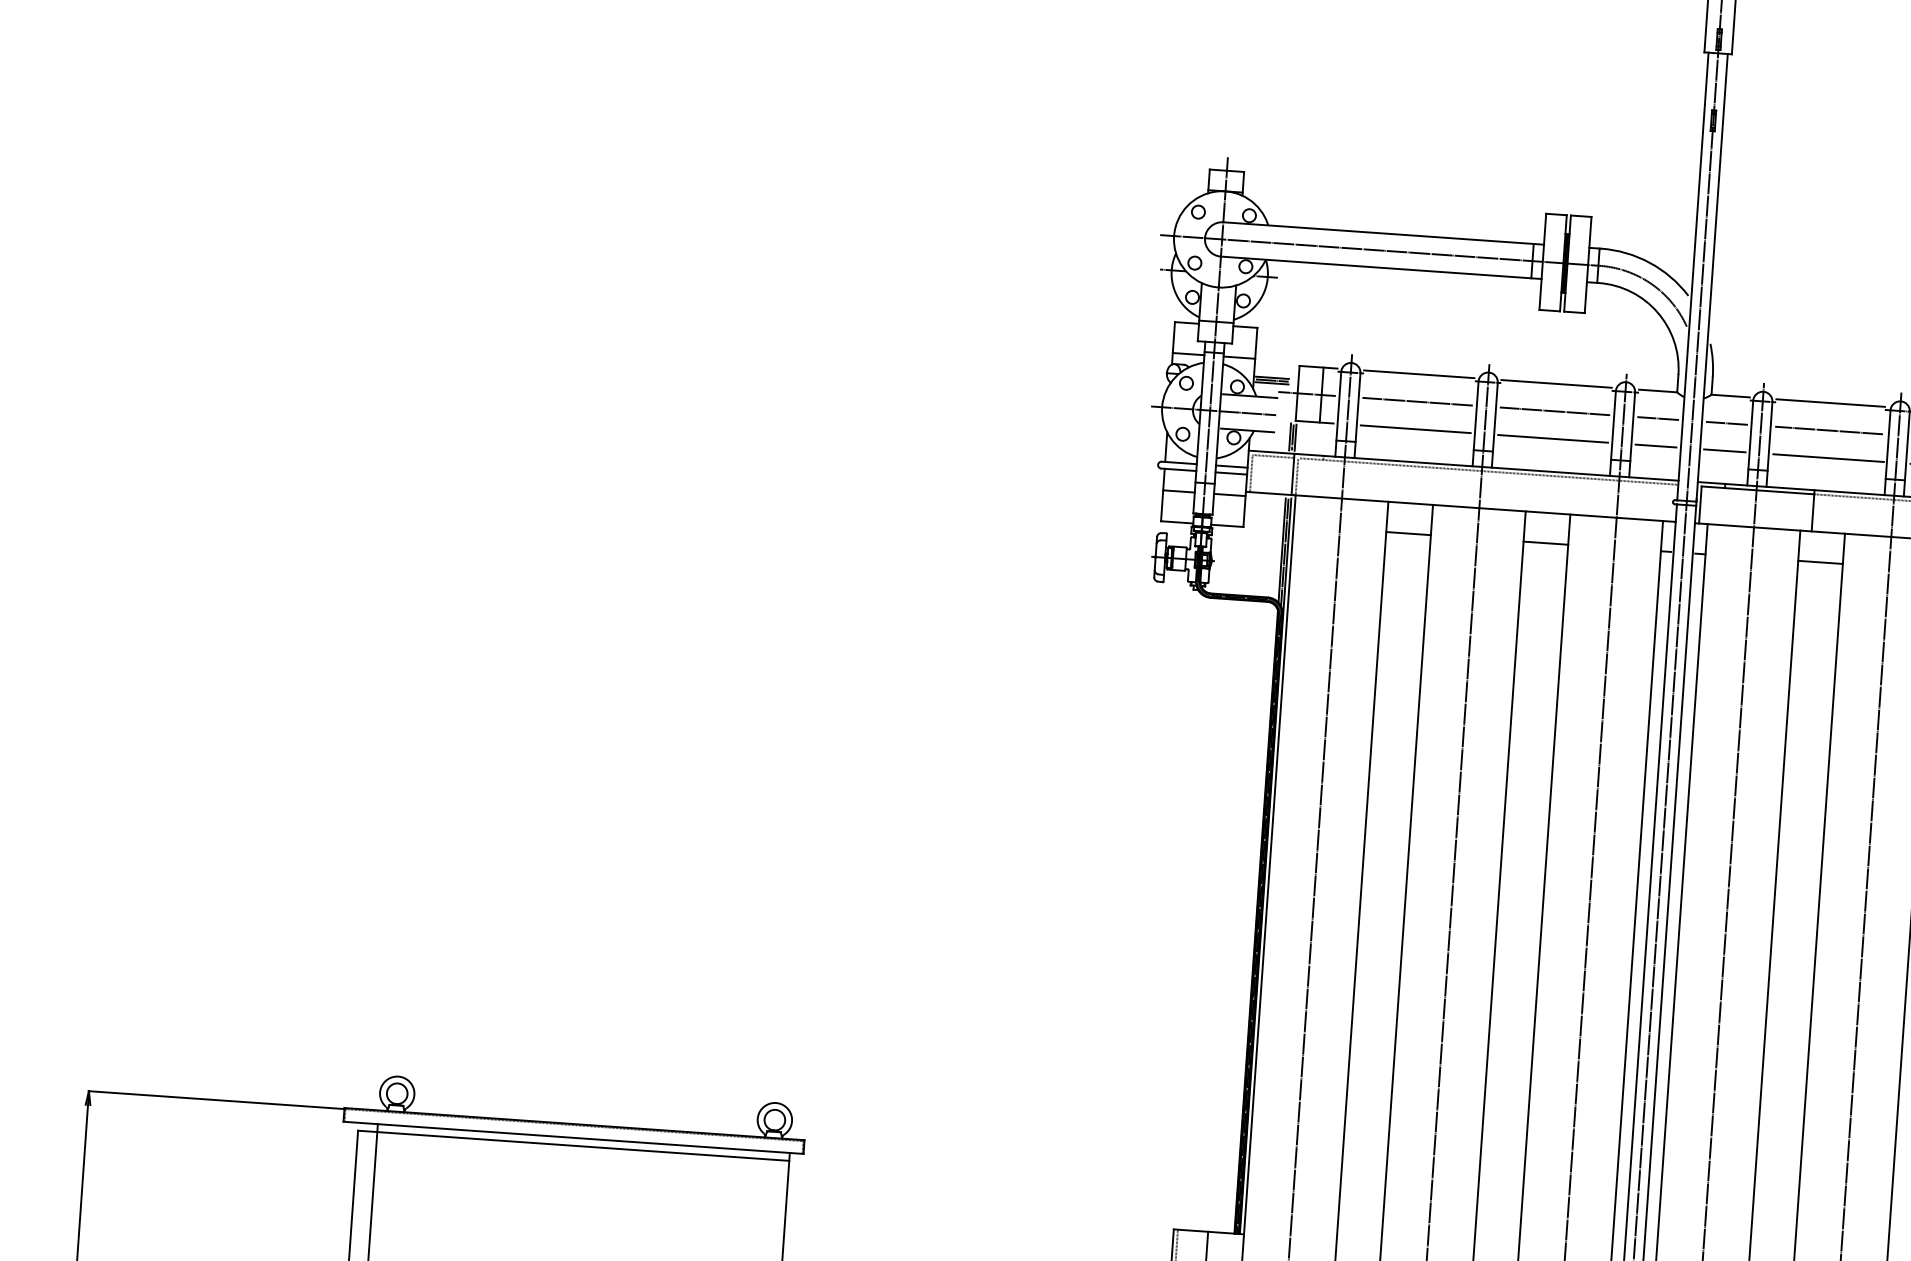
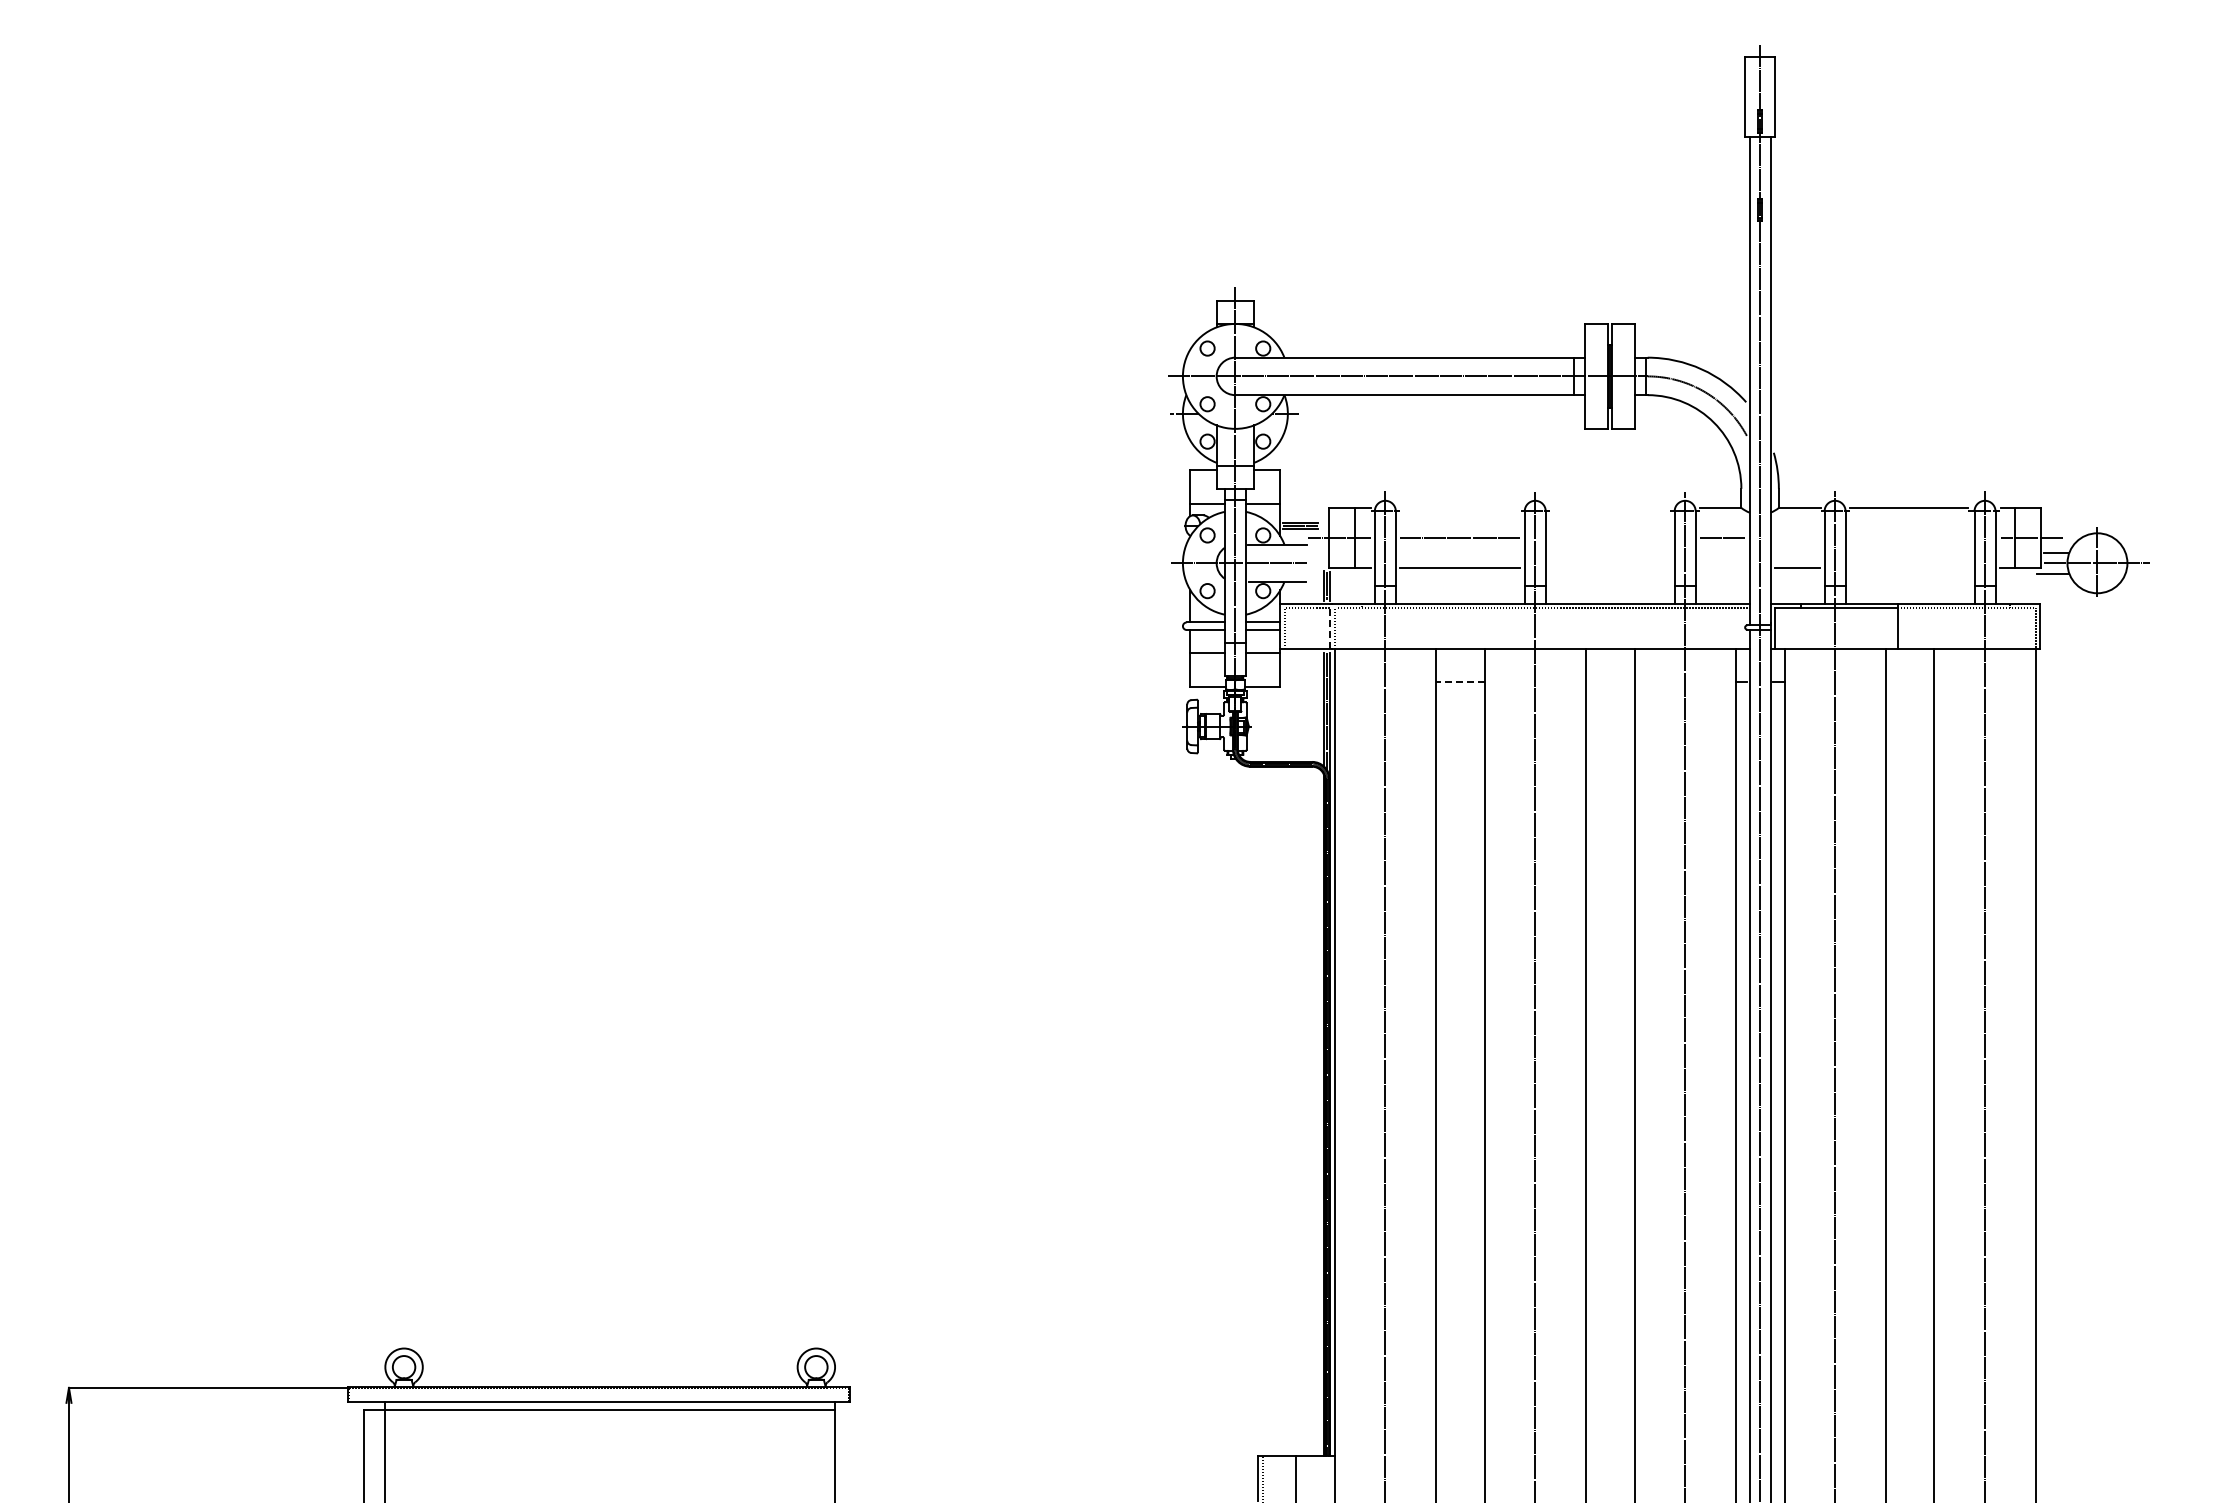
line: (1419, 373) -> (1459, 507), removed
line: (1556, 383) -> (1609, 507), removed
line: (1554, 410) -> (1609, 537), removed
line: (1726, 422) -> (1797, 537), removed
line: (1829, 430) -> (1909, 537), removed
line: (1553, 438) -> (1610, 567), removed
line: (1656, 445) -> (1722, 567), removed
line: (1828, 457) -> (1910, 567), removed
line: (1293, 473) -> (1330, 625), solid -> dashed
line: (1407, 533) -> (1459, 681), solid -> dashed
line: (1545, 542) -> (1609, 681), removed
line: (1820, 562) -> (1909, 681), removed

